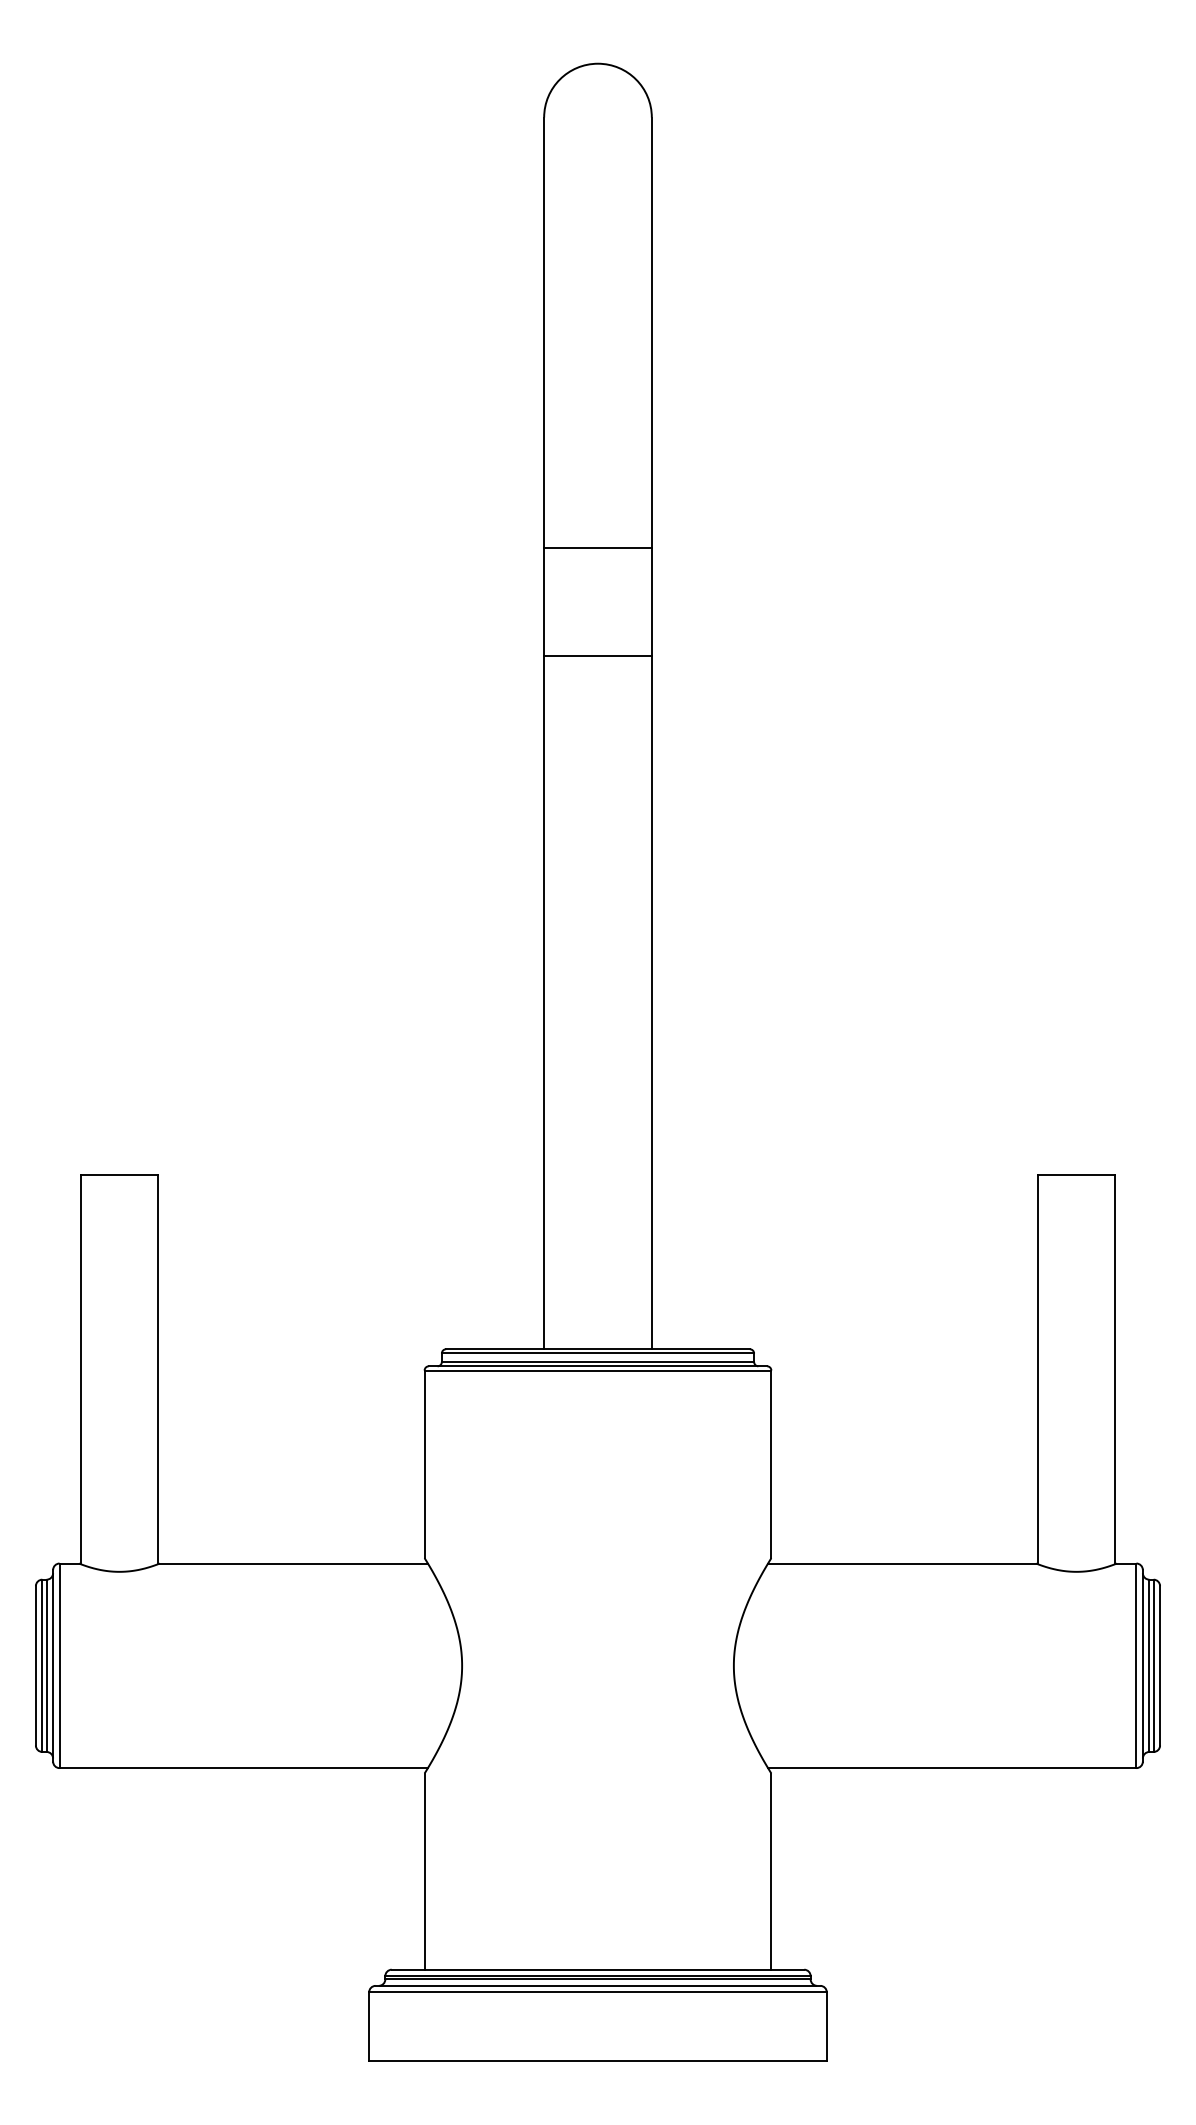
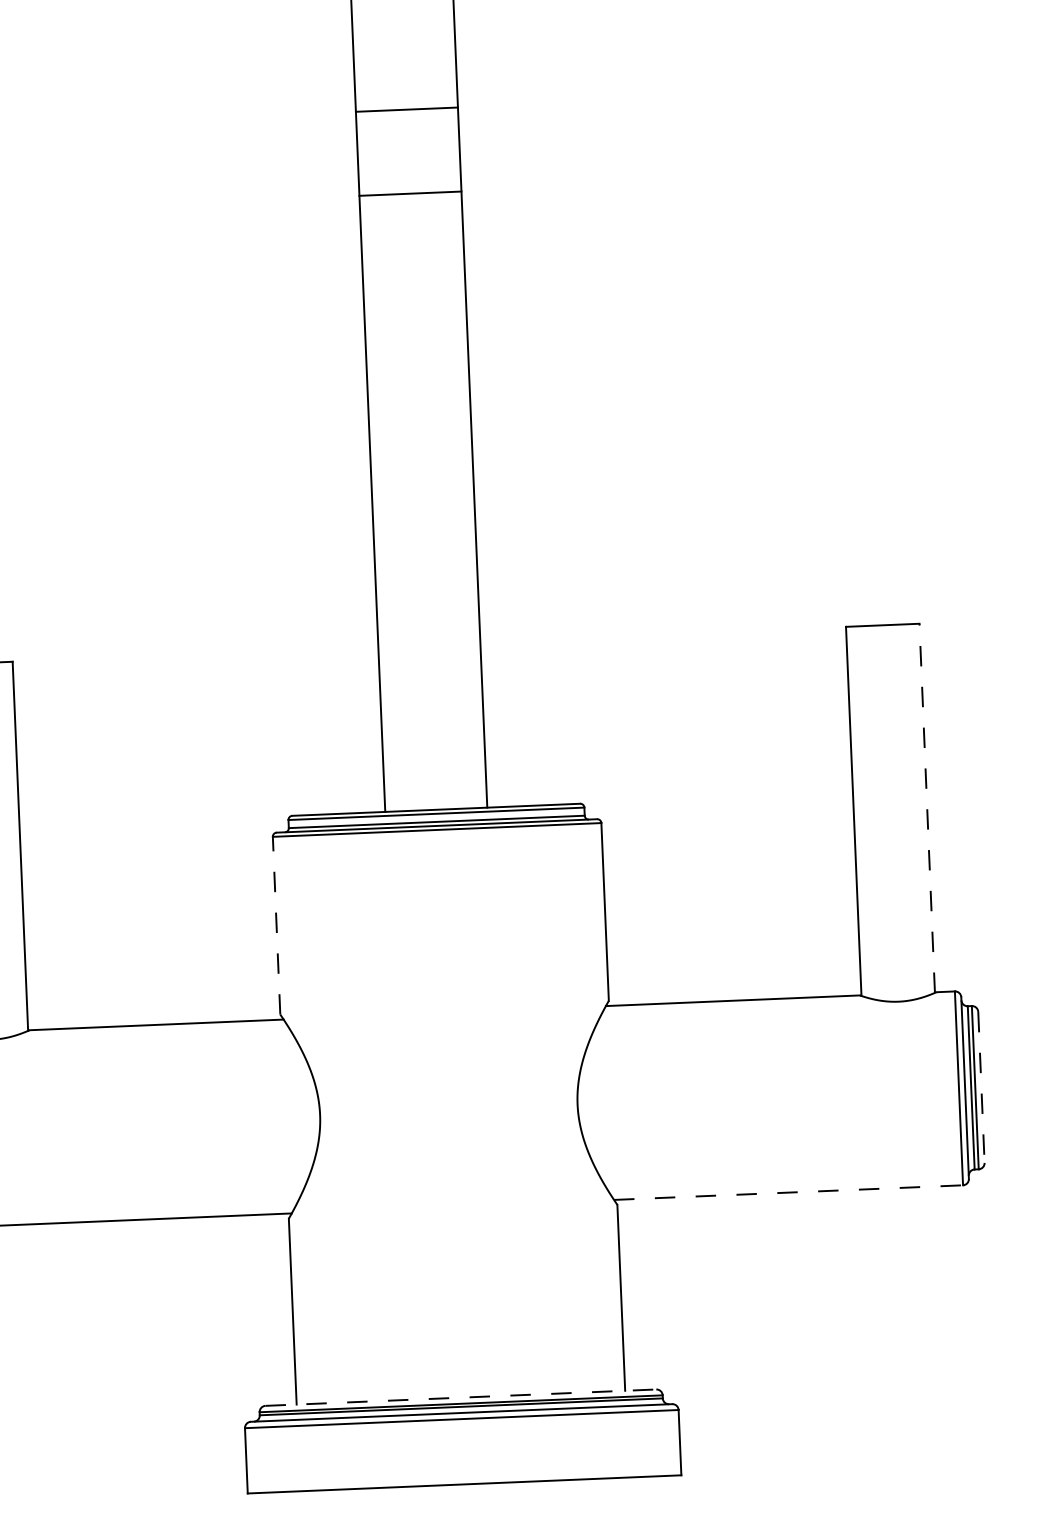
line: (597, 548) -> (406, 109), moved
line: (597, 655) -> (409, 193), moved
line: (1115, 1369) -> (927, 808), solid -> dashed
line: (424, 1464) -> (276, 925), solid -> dashed
line: (1160, 1665) -> (981, 1087), solid -> dashed
line: (952, 1768) -> (788, 1192), solid -> dashed
line: (598, 1969) -> (461, 1397), solid -> dashed

